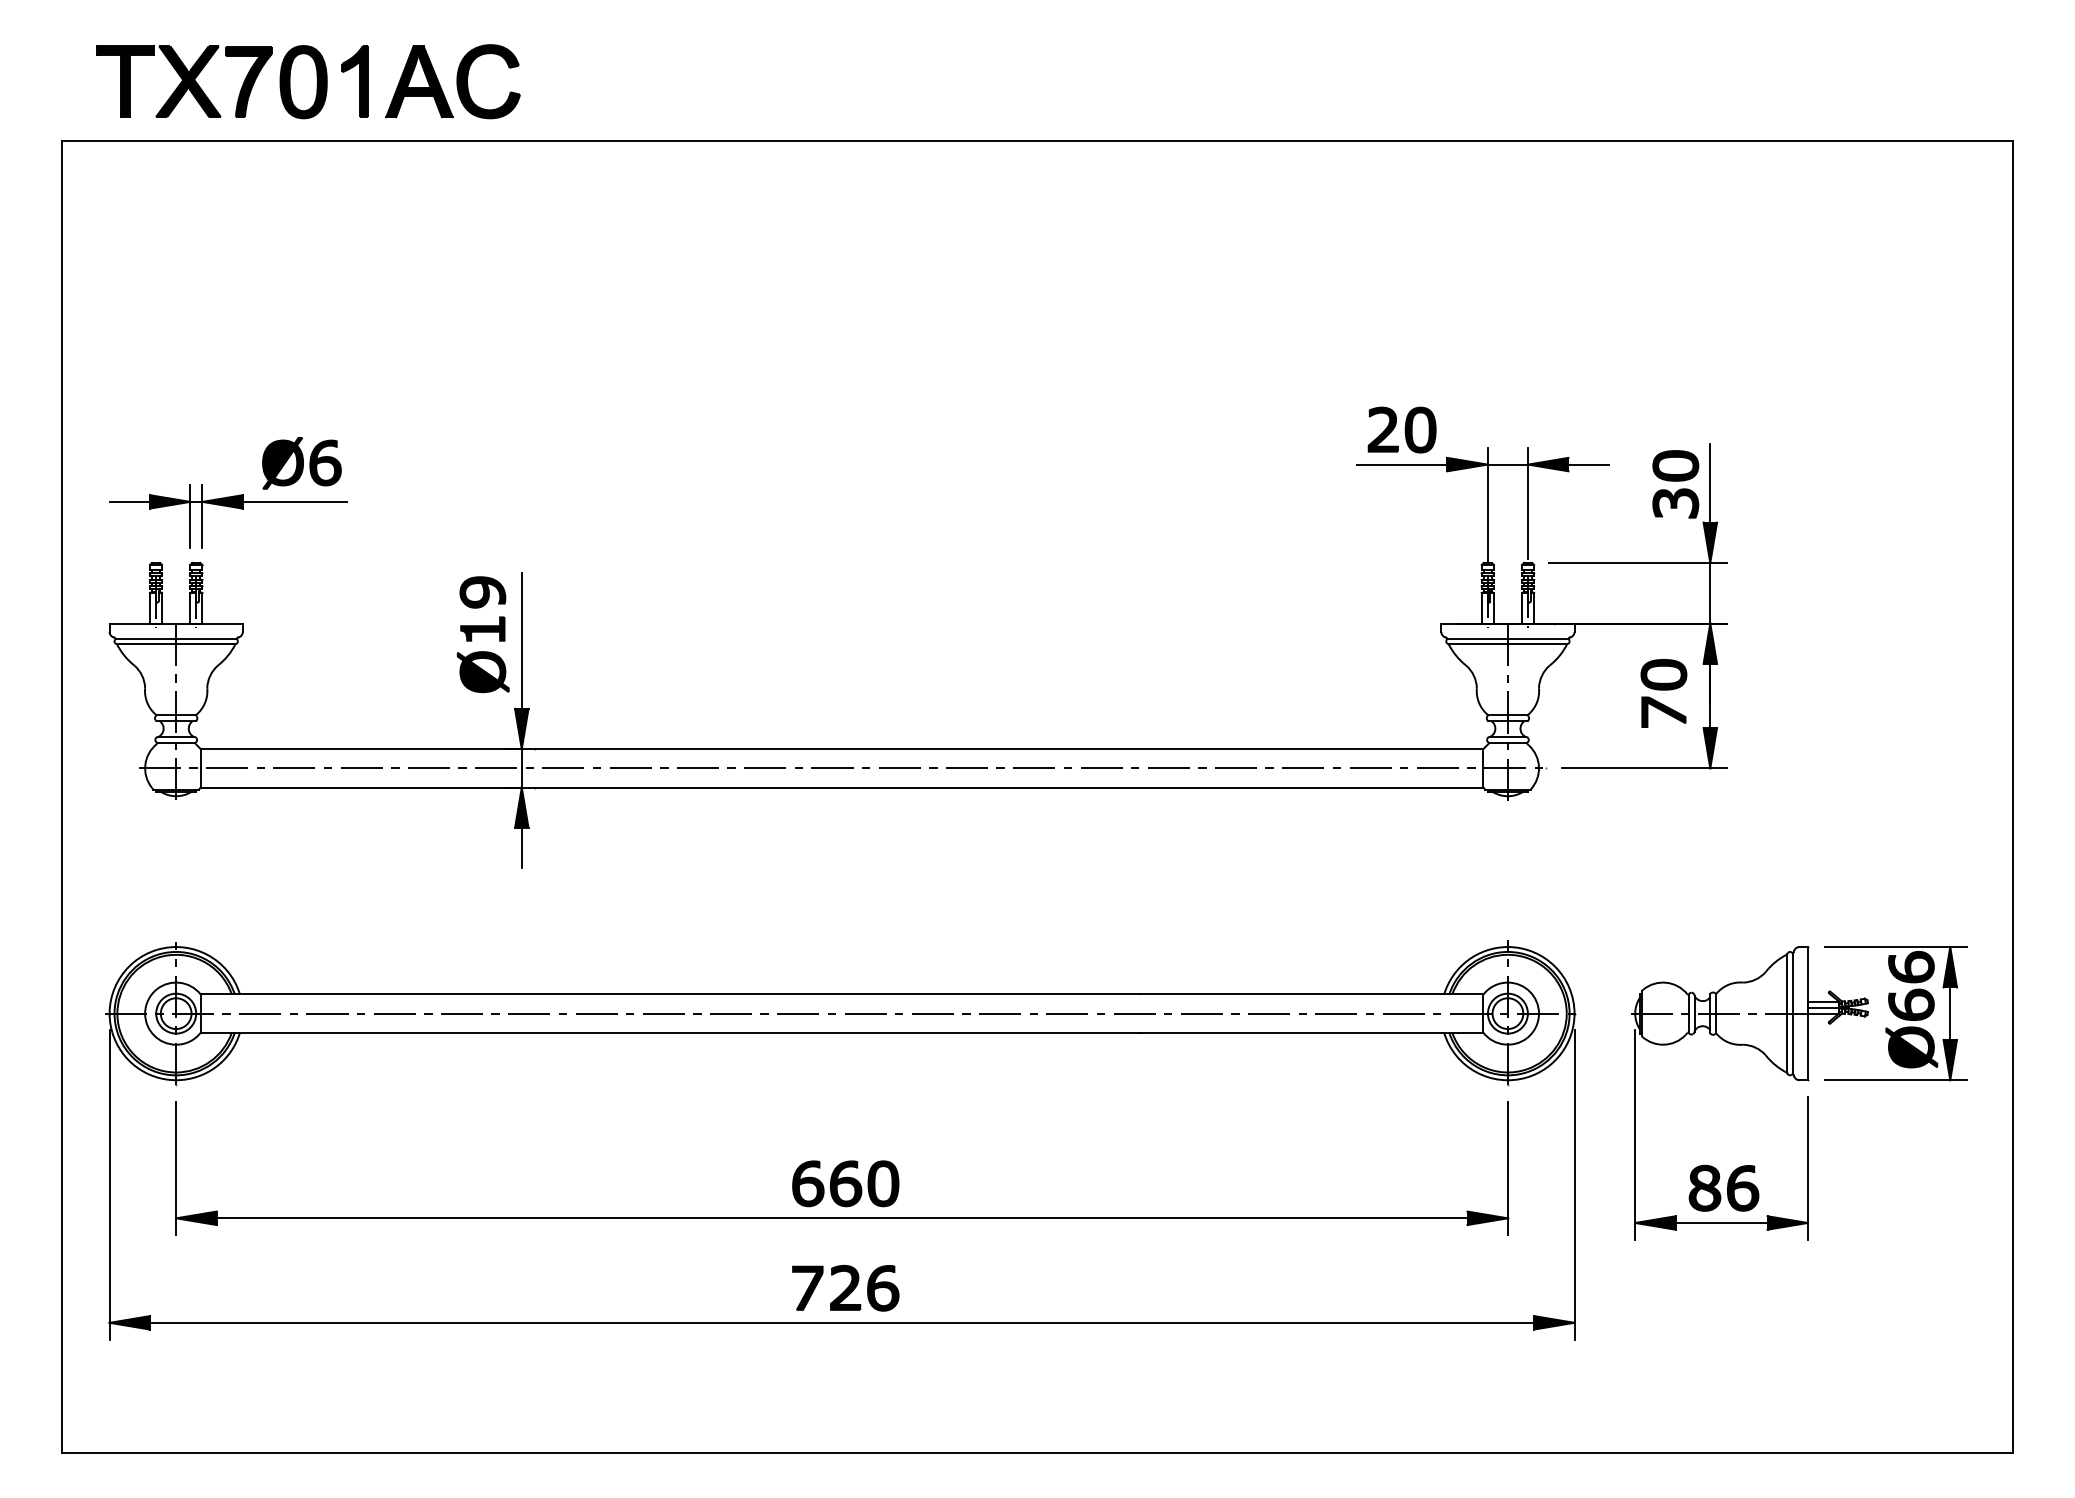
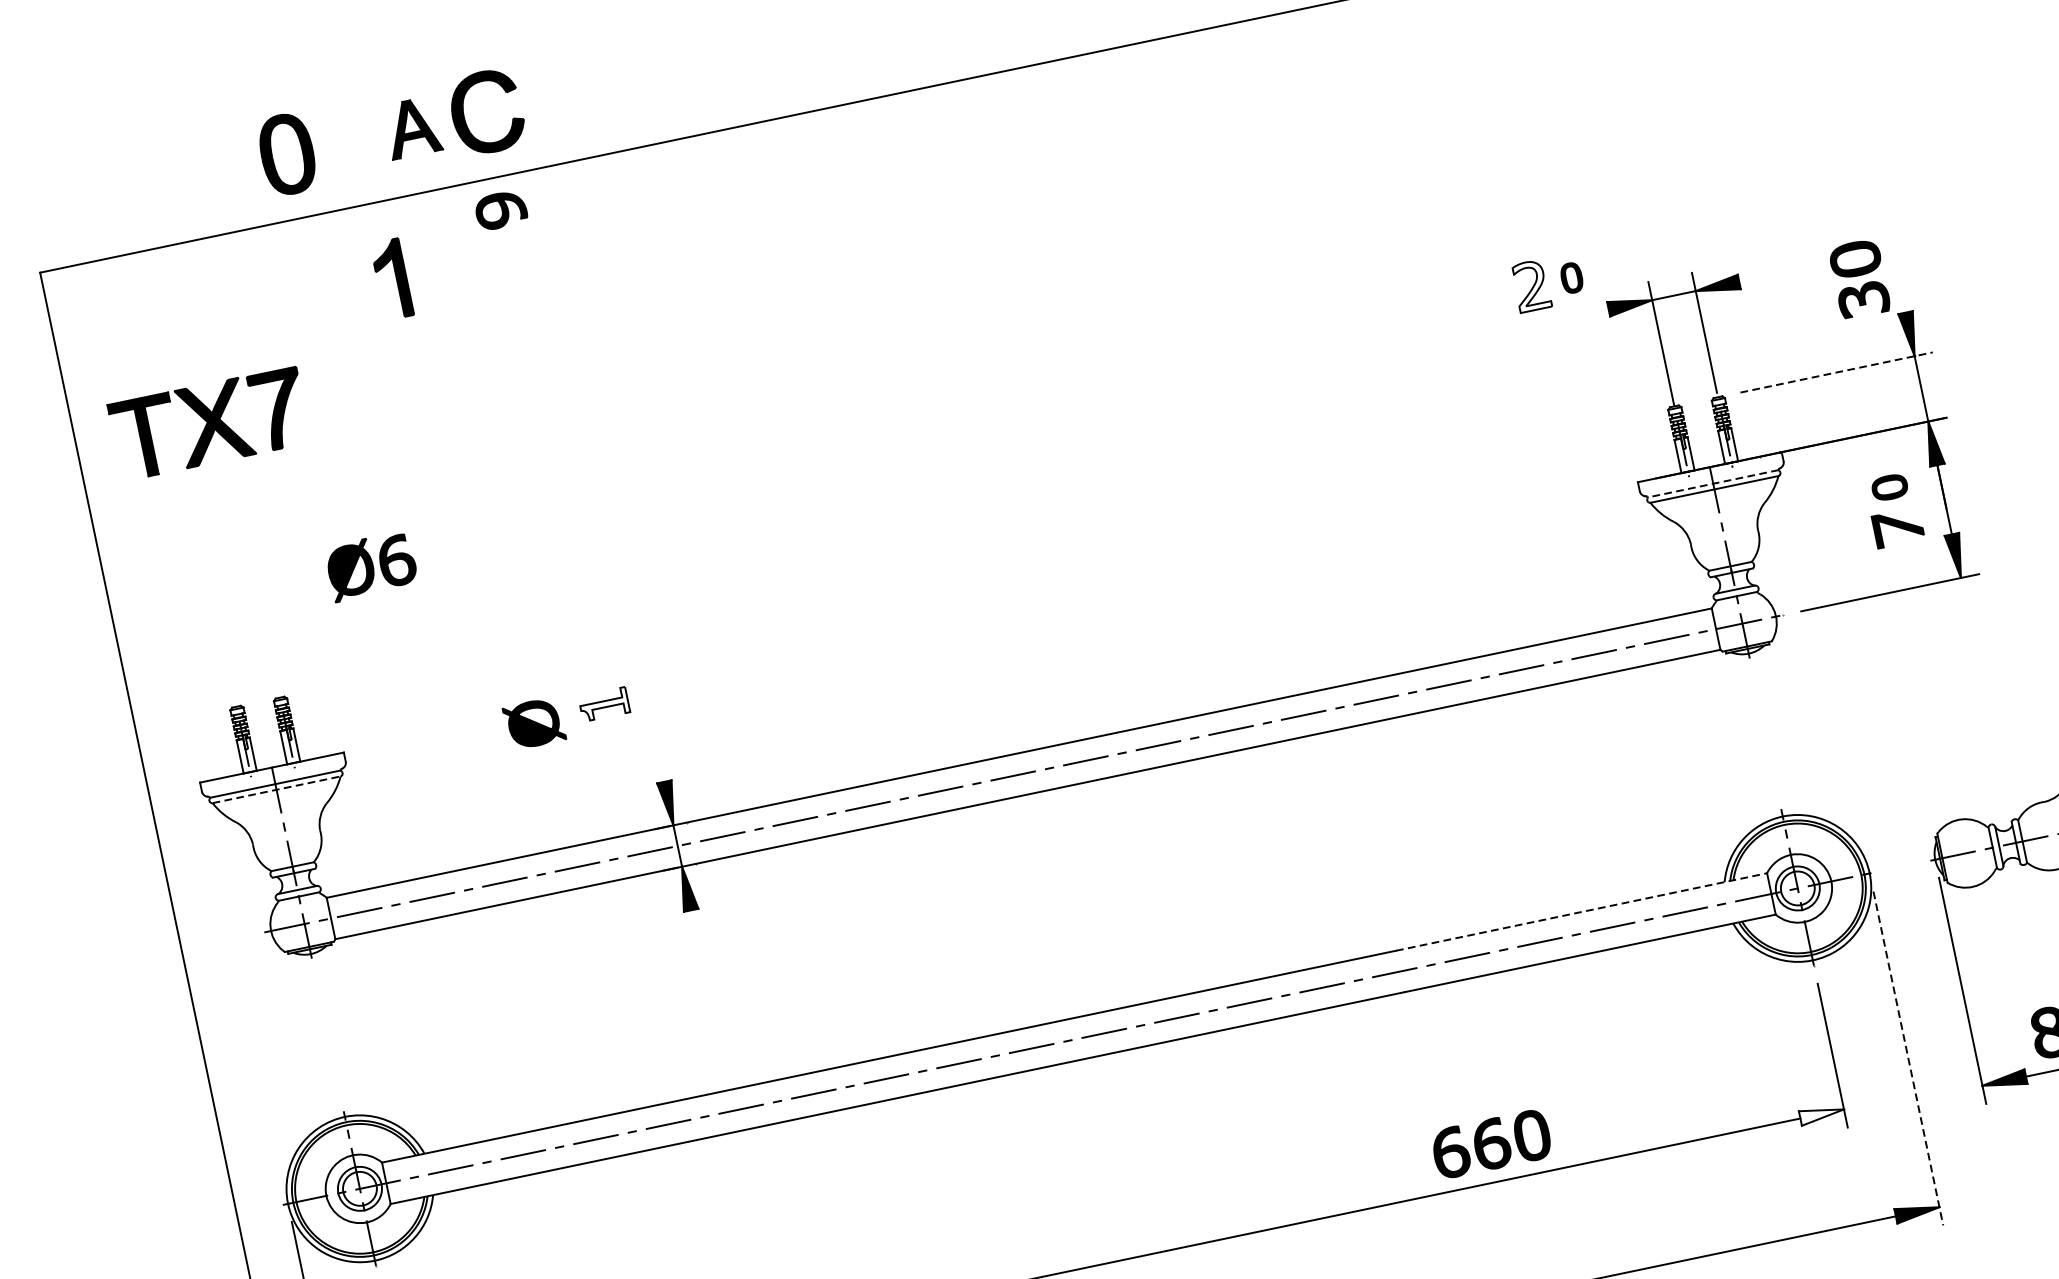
part: (184, 81) -> (209, 423), moved
part: (354, 81) -> (391, 279), moved
part: (419, 81) -> (412, 127), size x0.7
fill: (1382, 429) -> (1530, 286), removed
part: (1420, 429) -> (1571, 277), size x0.6
line: (1401, 464) -> (1559, 319), removed
line: (1588, 464) -> (1760, 277), removed
line: (1710, 482) -> (1896, 269), removed
part: (228, 507) -> (302, 630), removed
line: (1638, 562) -> (1837, 371), solid -> dashed
part: (482, 592) -> (500, 210), moved
fill: (482, 628) -> (603, 703), removed
line: (1507, 638) -> (1712, 483), solid -> dashed
line: (521, 640) -> (648, 708), removed
line: (176, 644) -> (277, 790), solid -> dashed
part: (482, 672) -> (533, 724), moved
part: (1663, 674) -> (1889, 487), size x0.7
line: (521, 847) -> (695, 931), removed
line: (1311, 994) -> (1581, 912), solid -> dashed
part: (845, 1183) -> (1491, 1143), moved
line: (1574, 1185) -> (1908, 1058), solid -> dashed
fill: (1487, 1218) -> (1821, 1114), removed

